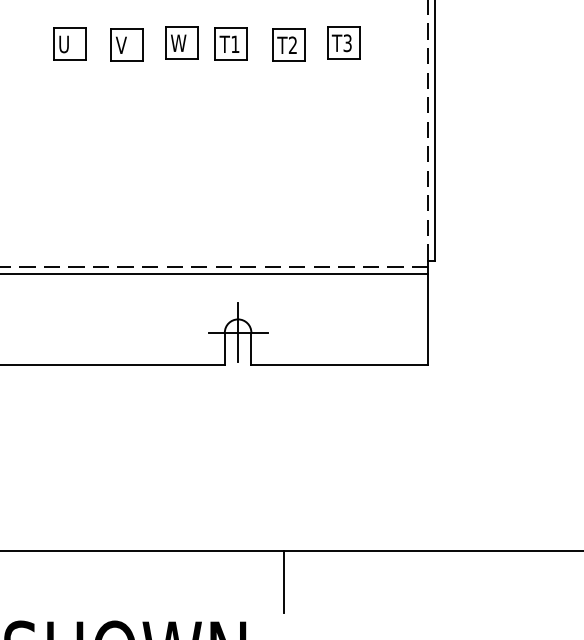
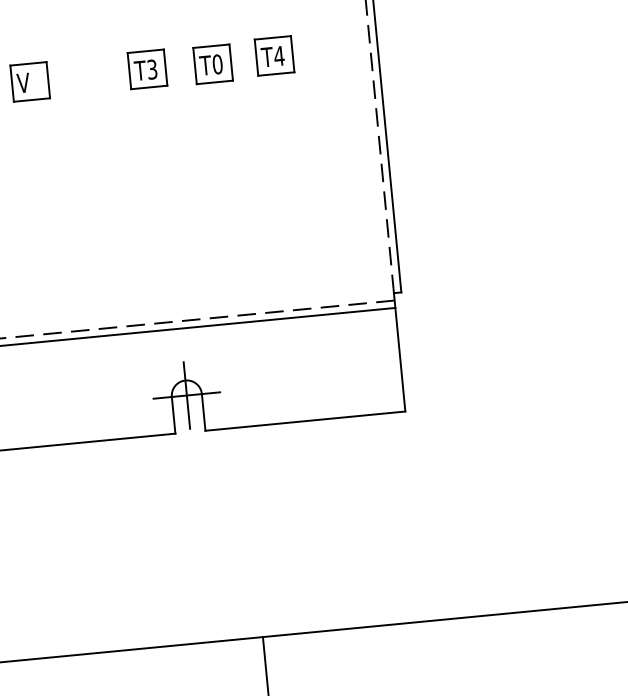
part: (181, 42) -> (91, 73), removed
text: (347, 43) -> (279, 56), T3 -> T4
text: (235, 44) -> (152, 69), T1 -> T3
text: (292, 45) -> (217, 64), T2 -> T0

